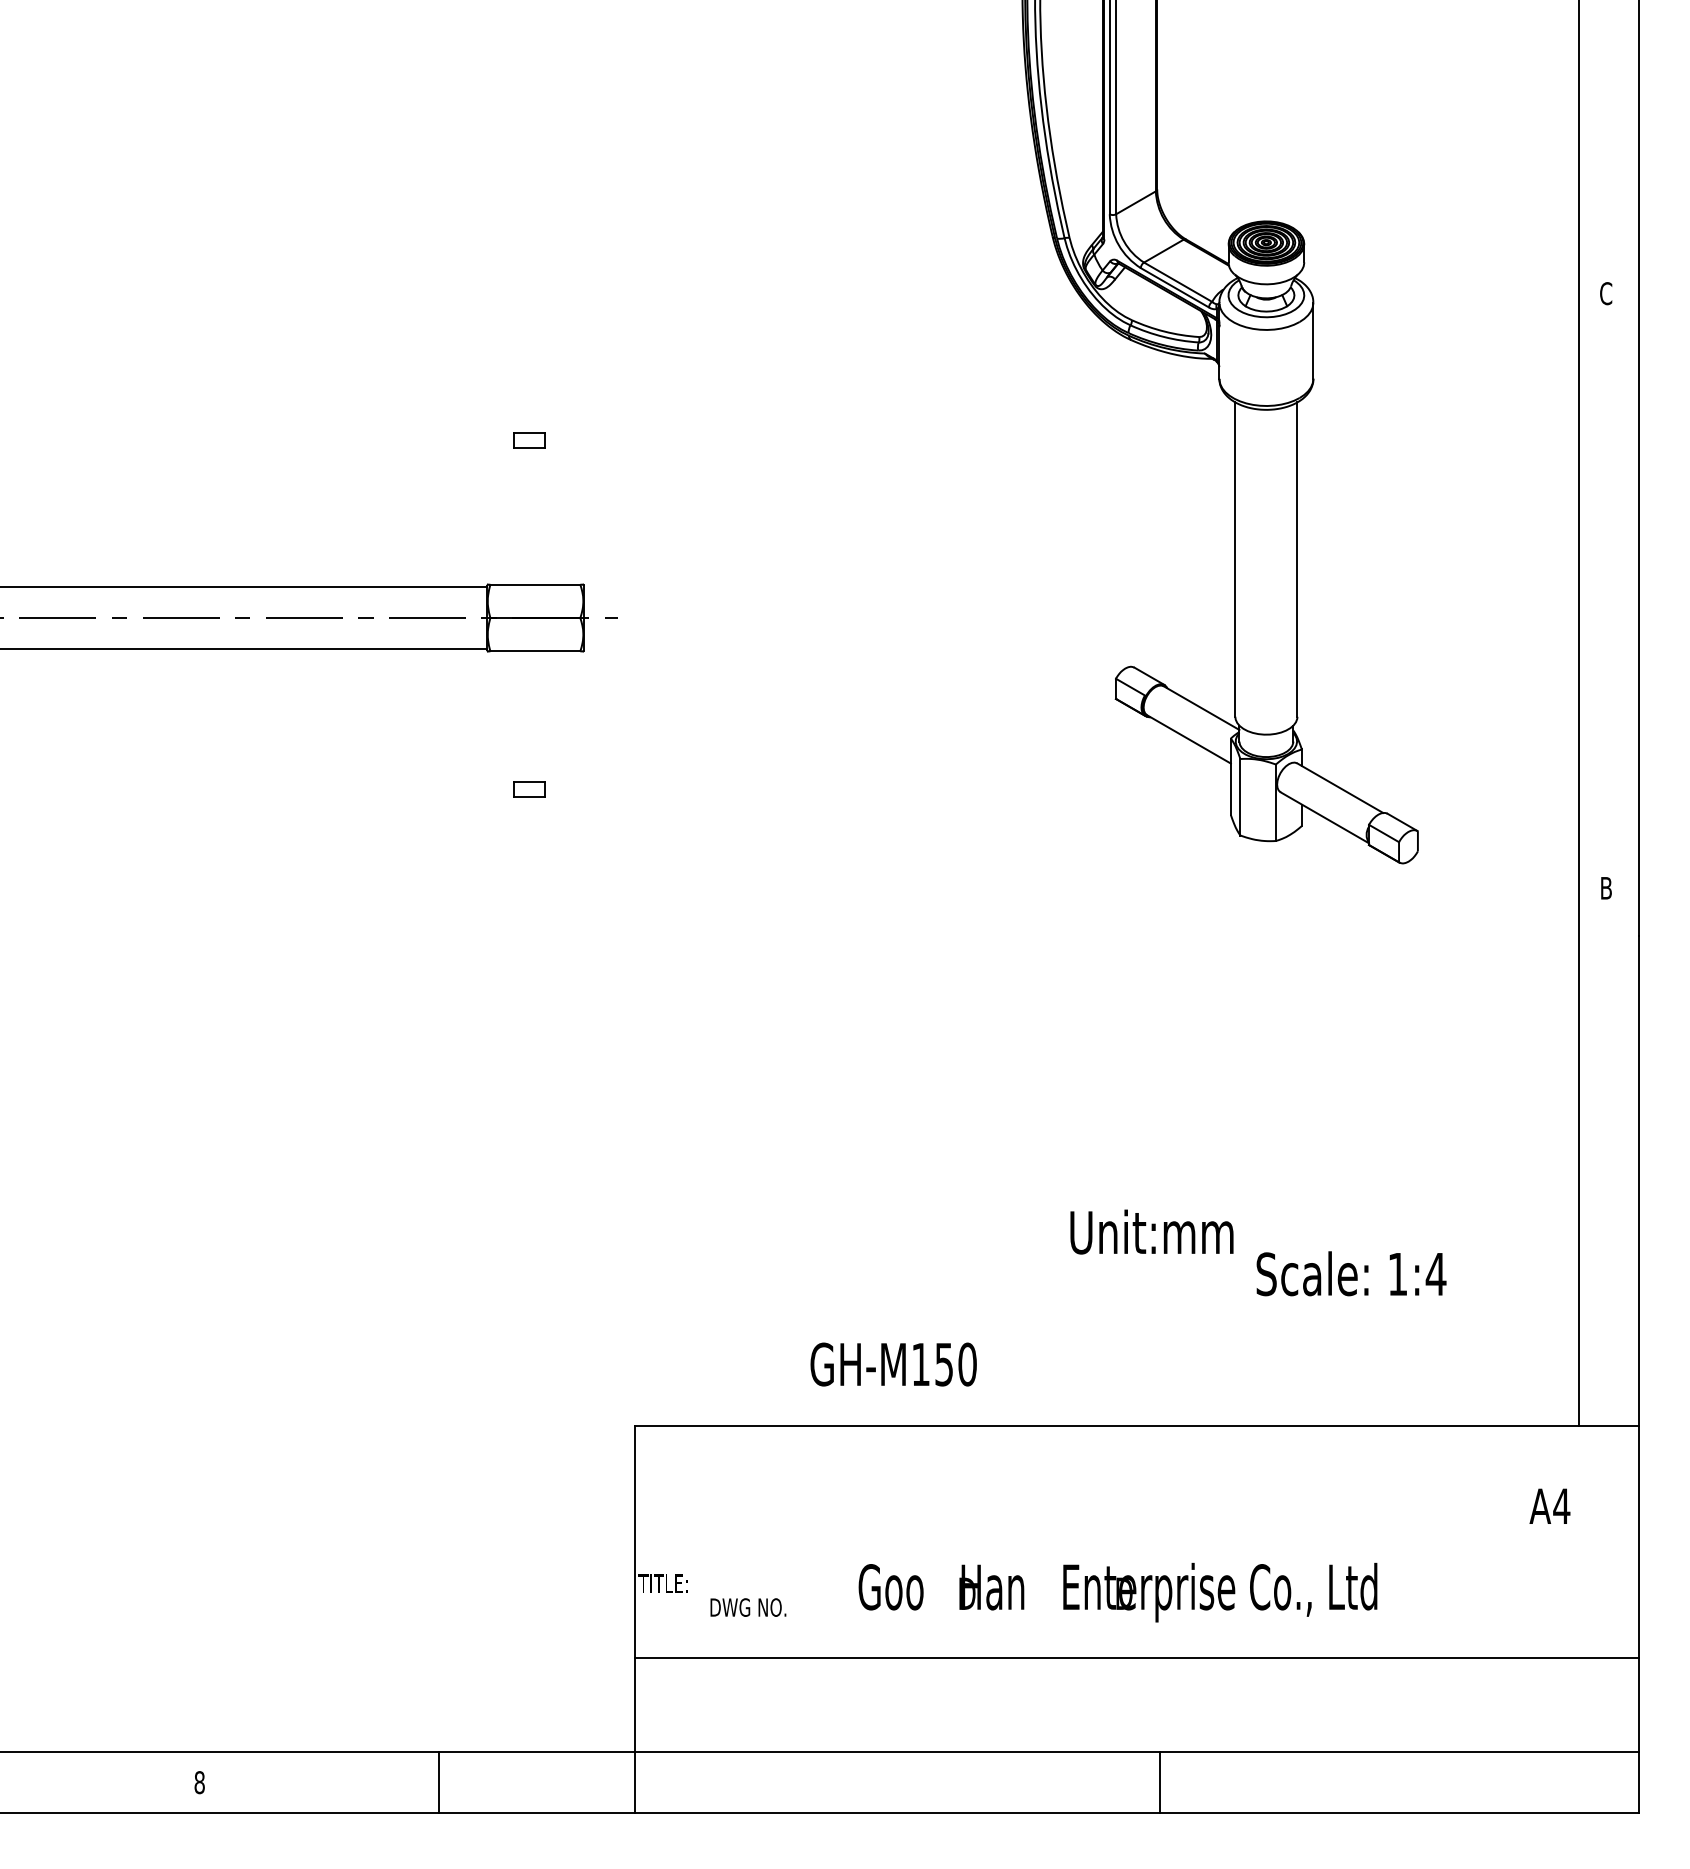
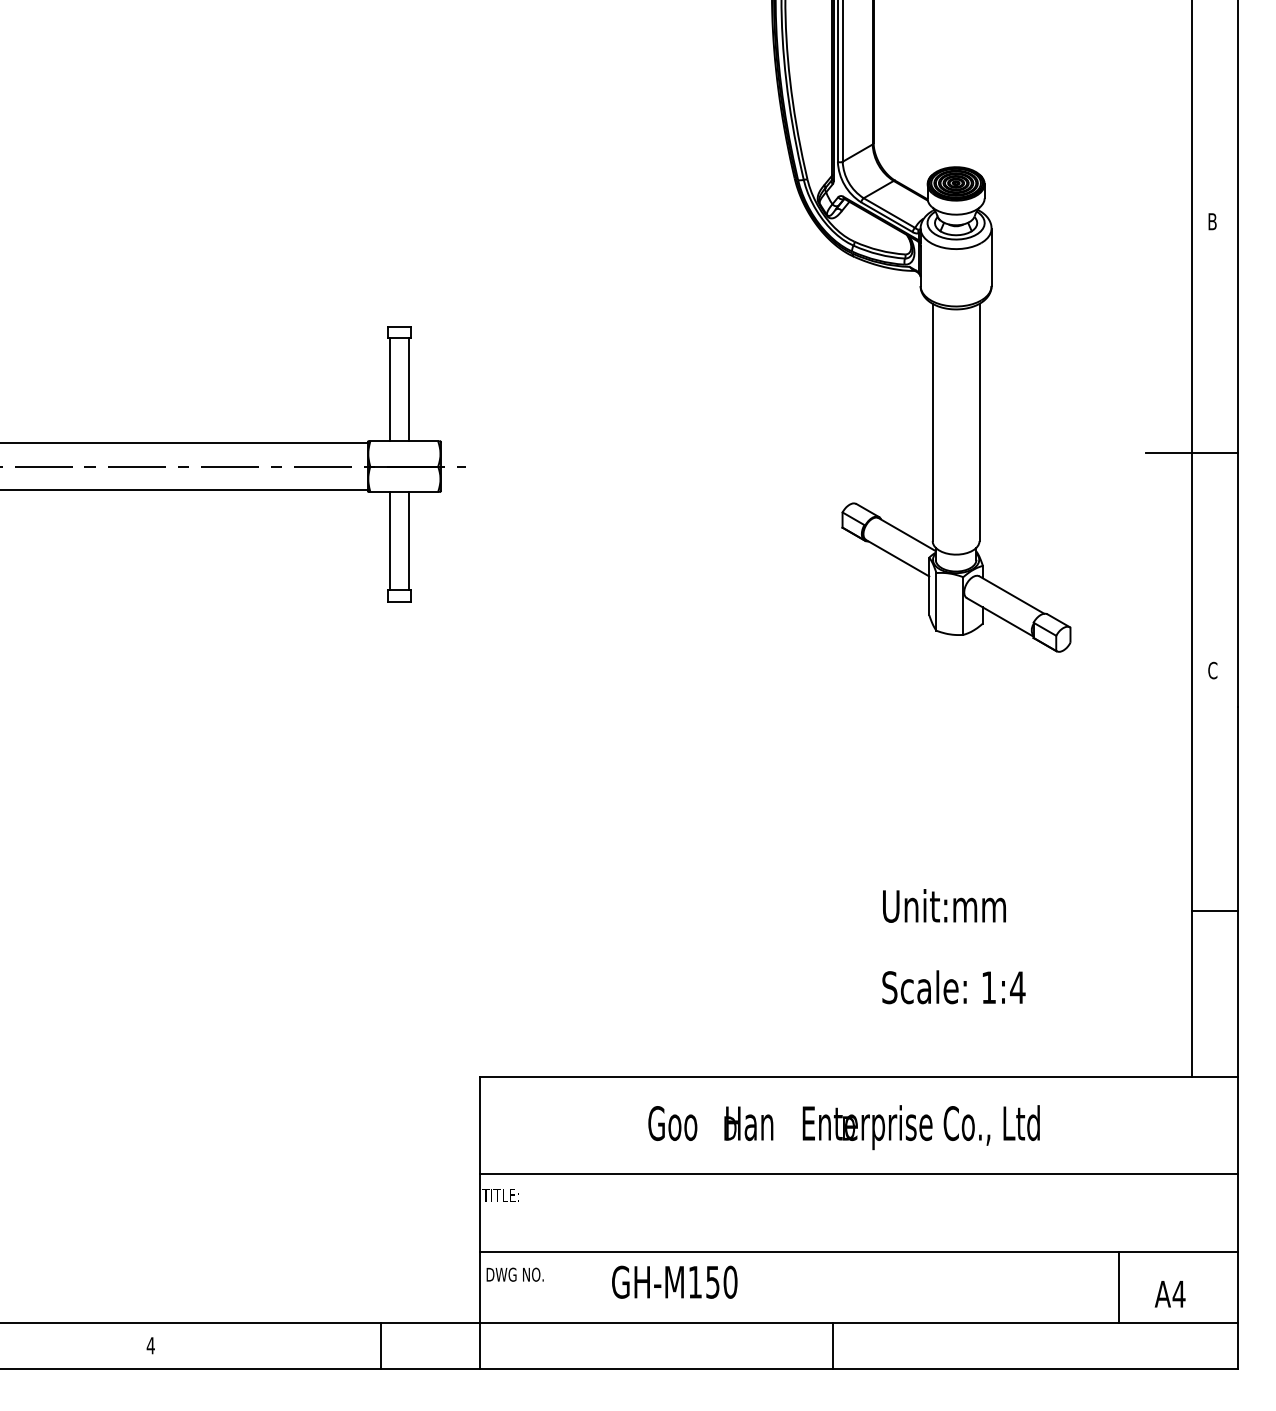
text: (1606, 293) -> (1212, 221), C -> B
line: (516, 516) -> (390, 389), added
line: (541, 516) -> (408, 389), added
line: (1578, 599) -> (1191, 452), added
line: (516, 716) -> (390, 540), added
line: (541, 716) -> (408, 540), added
text: (1606, 887) -> (1212, 670), B -> C
line: (1608, 1206) -> (1214, 910), added
text: (1151, 1231) -> (944, 905), moved
text: (1351, 1273) -> (953, 987), moved
text: (893, 1364) -> (674, 1282), moved
text: (1549, 1505) -> (1169, 1293), moved
line: (1137, 1555) -> (858, 1174), added
text: (1117, 1592) -> (843, 1127), moved
text: (748, 1607) -> (515, 1274), moved
line: (1481, 1705) -> (1118, 1287), added
text: (199, 1782) -> (150, 1345), 8 -> 4
line: (439, 1782) -> (381, 1345), moved
line: (1160, 1782) -> (833, 1345), moved

